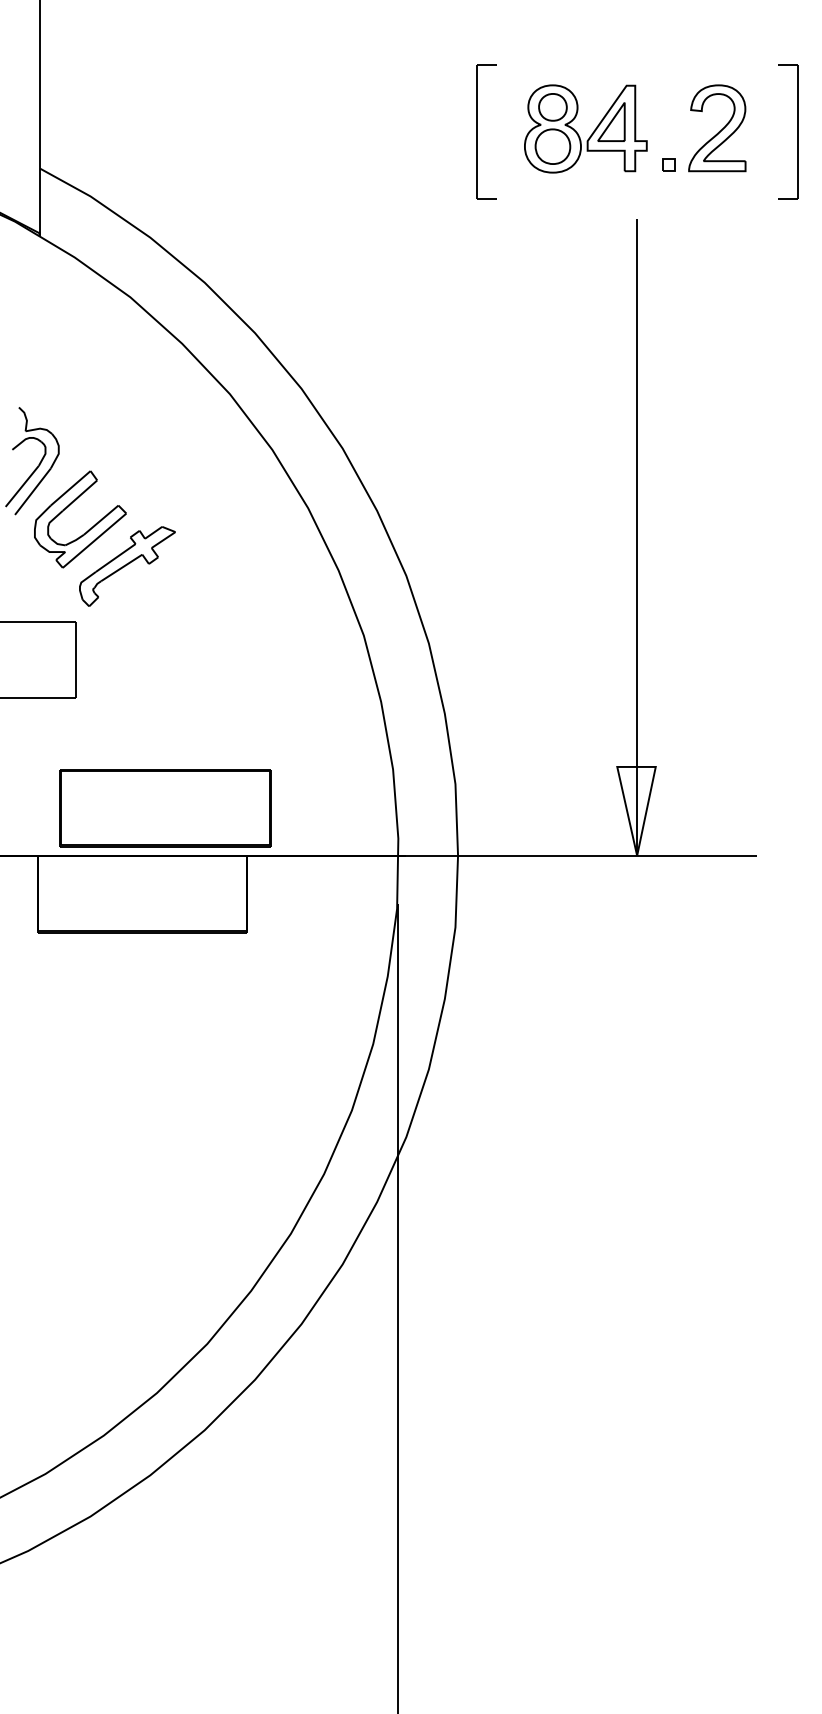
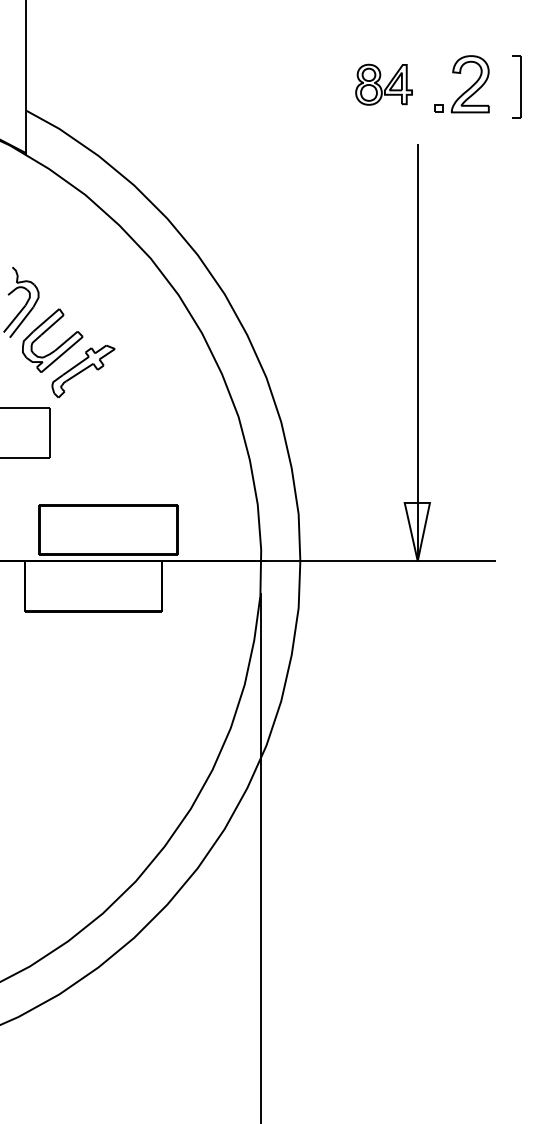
part: (584, 128) -> (383, 84), size x0.7
part: (485, 131) -> (318, 86), removed
part: (787, 131) -> (516, 86), size x0.7

